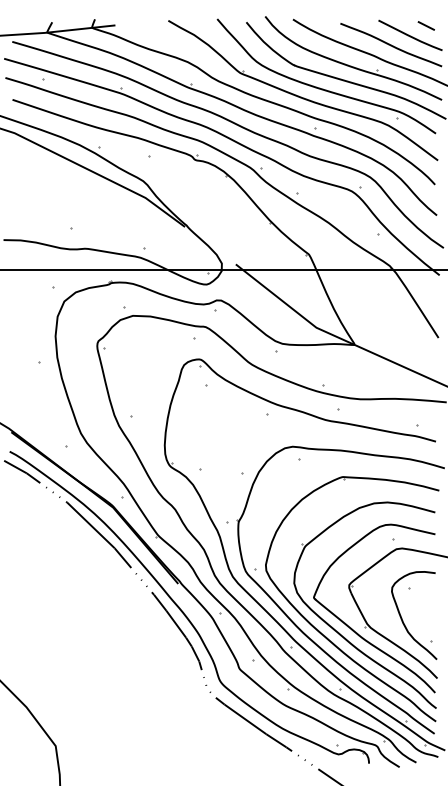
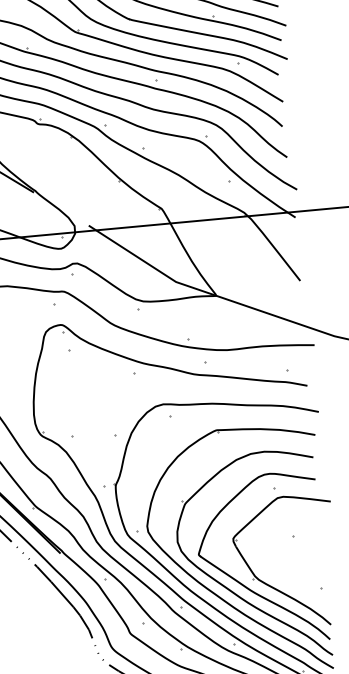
curve: (403, 620) -> (291, 569), removed

